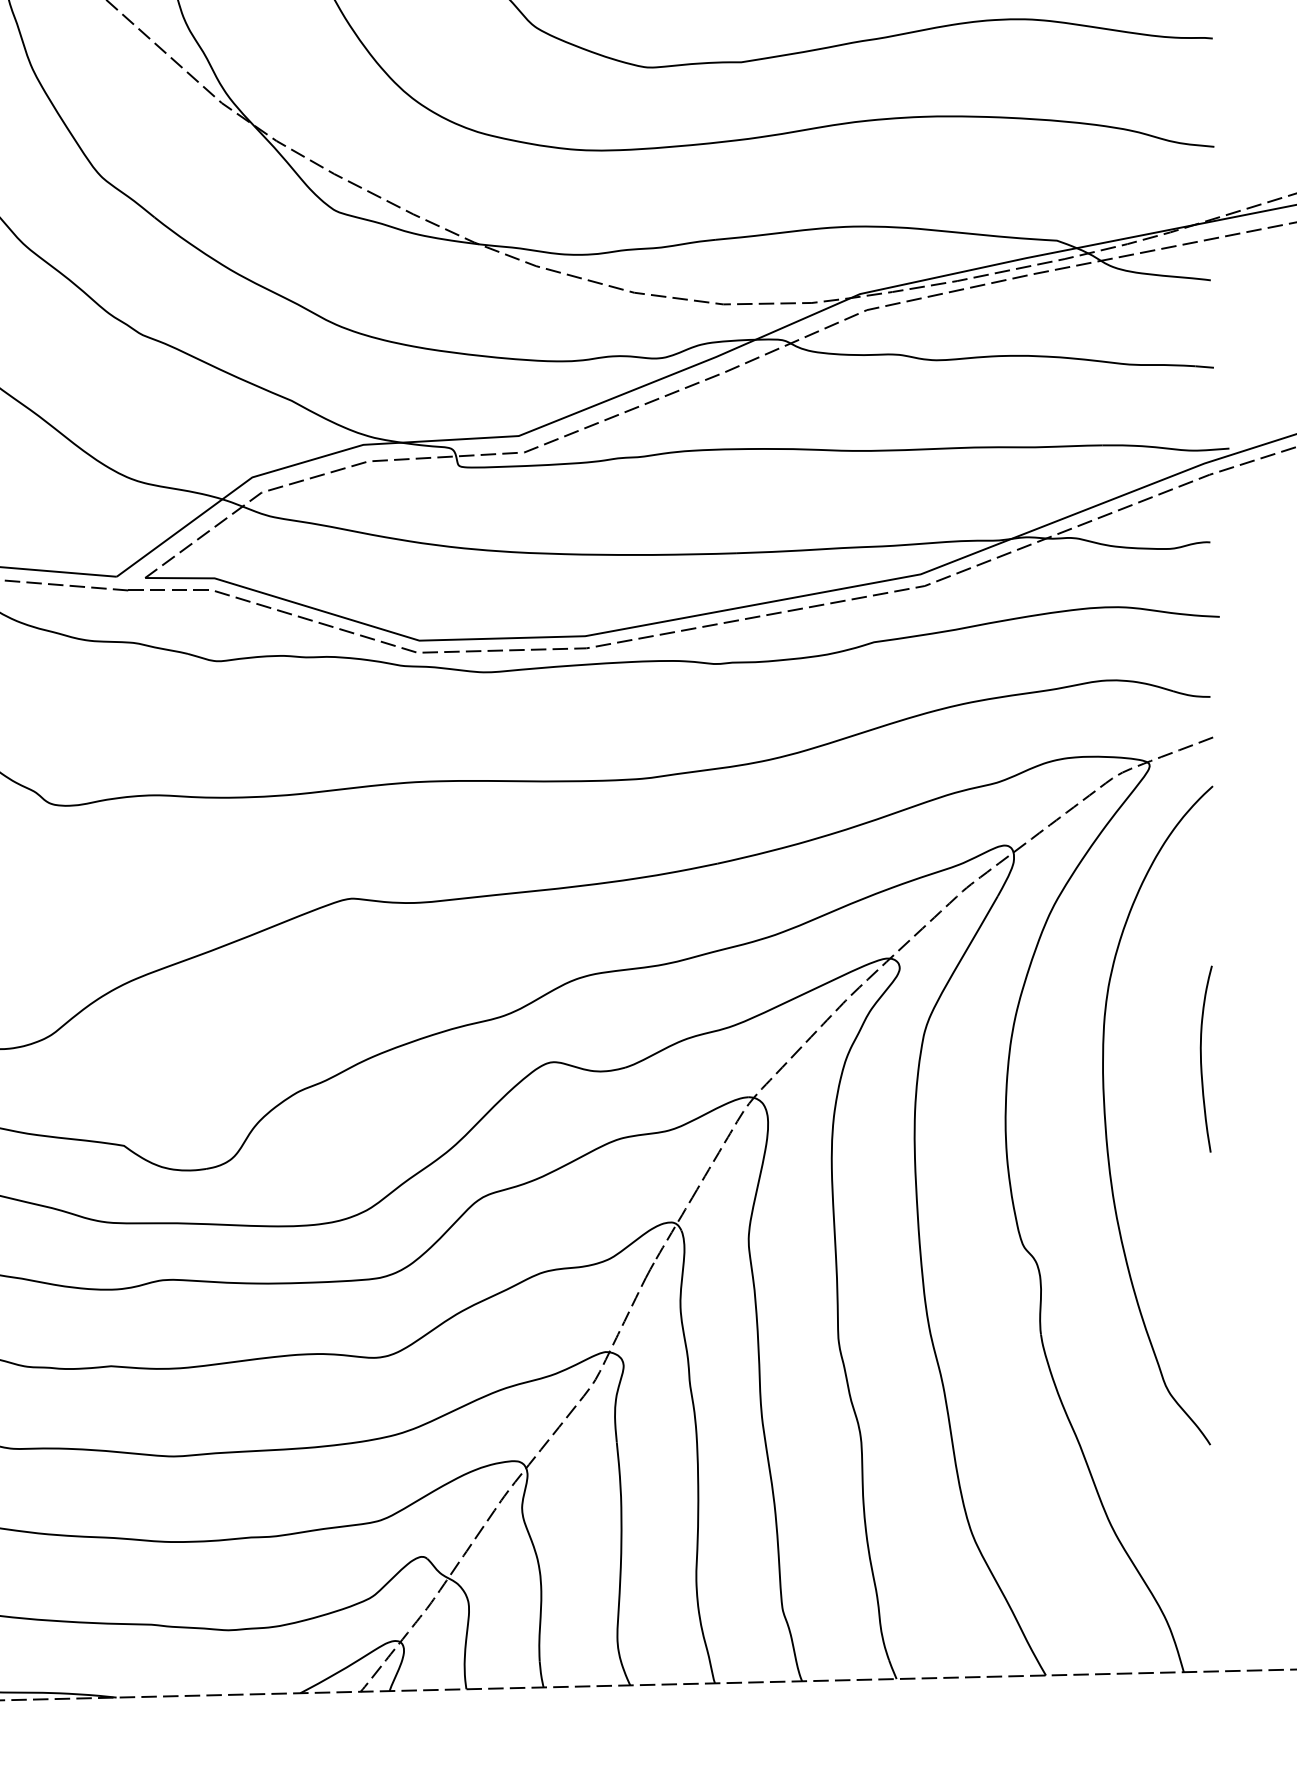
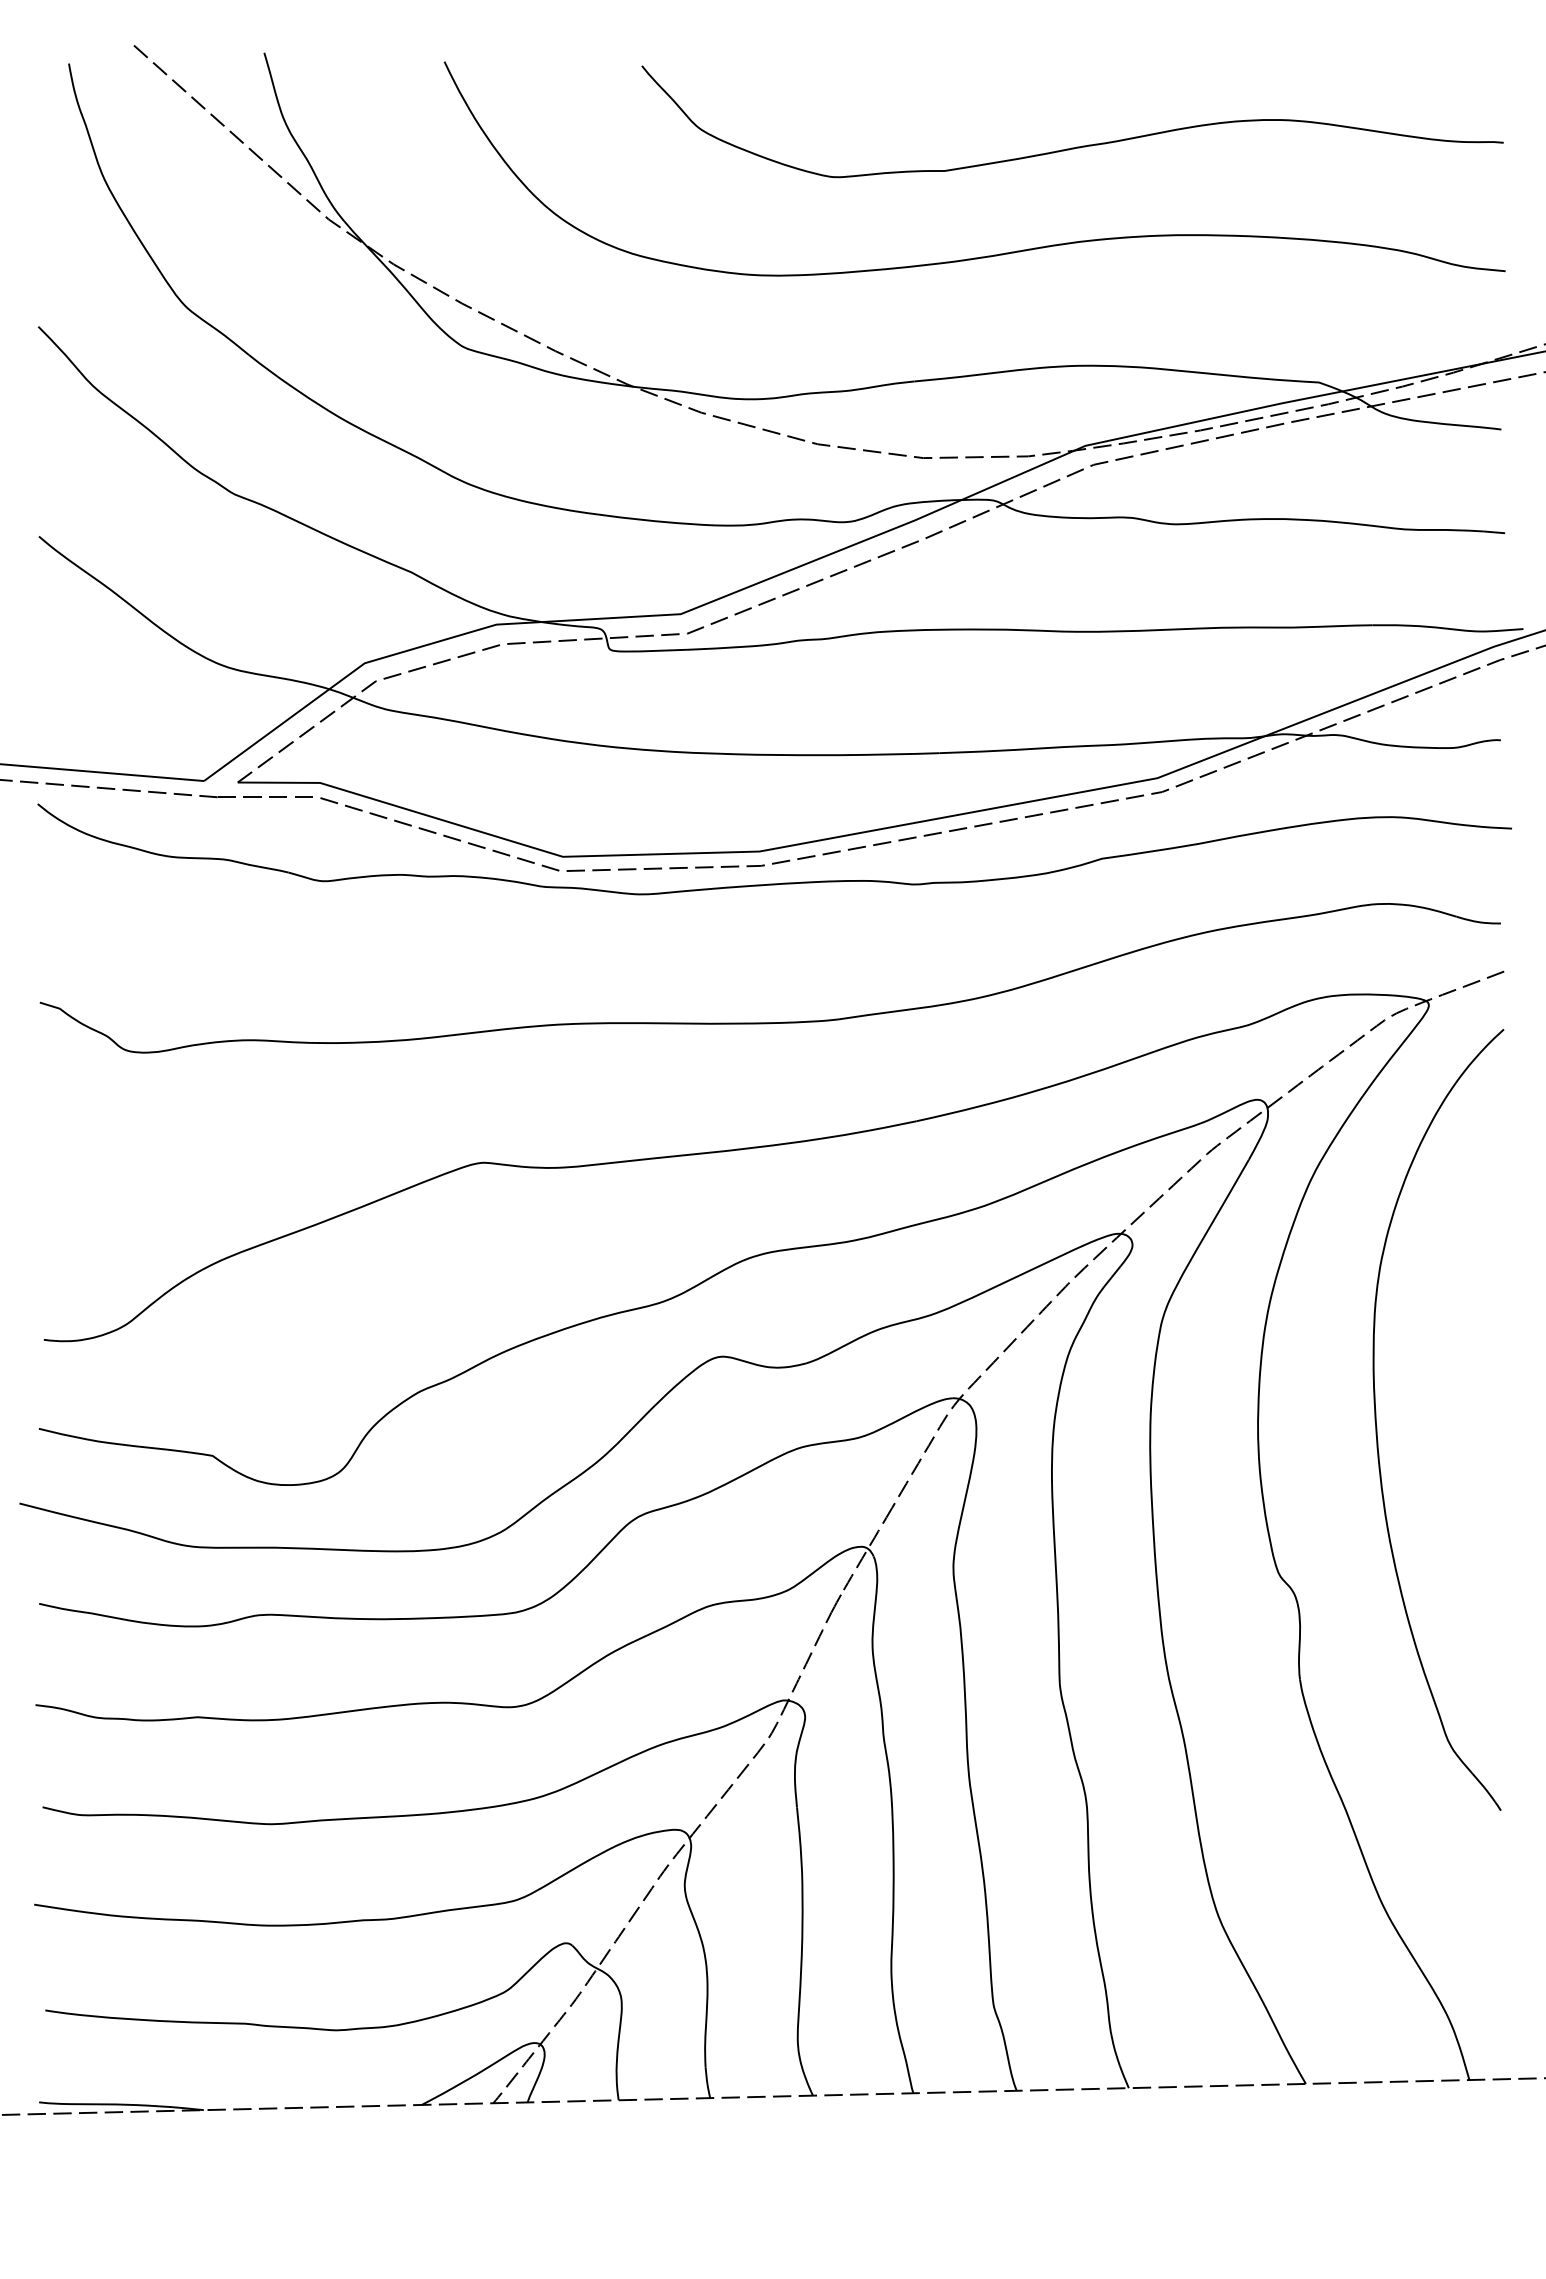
curve: (1201, 1058) -> (1490, 1352), removed

